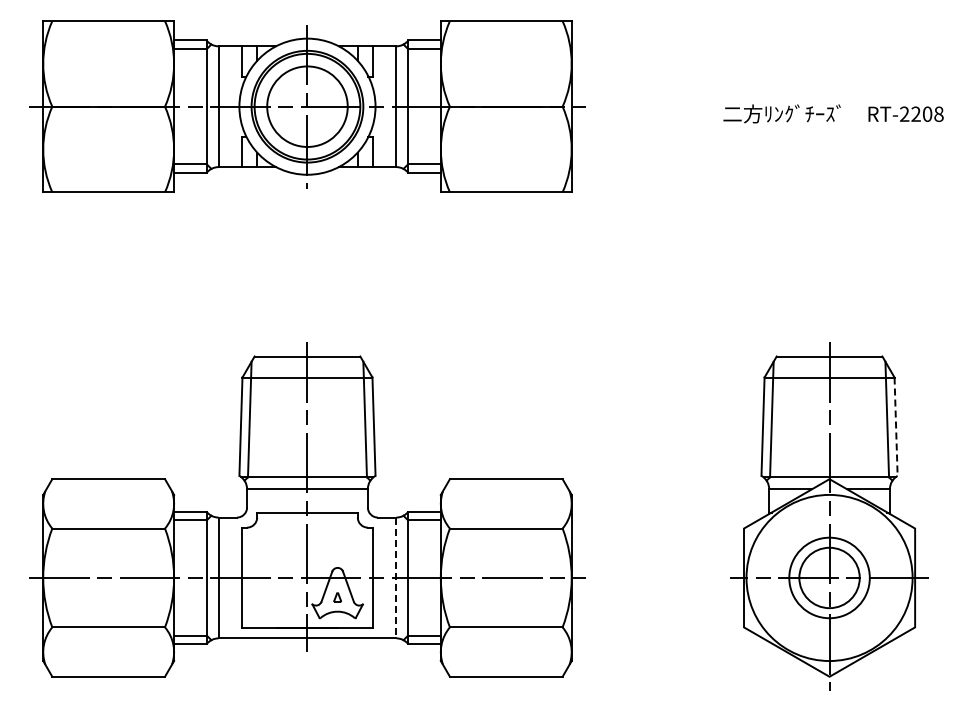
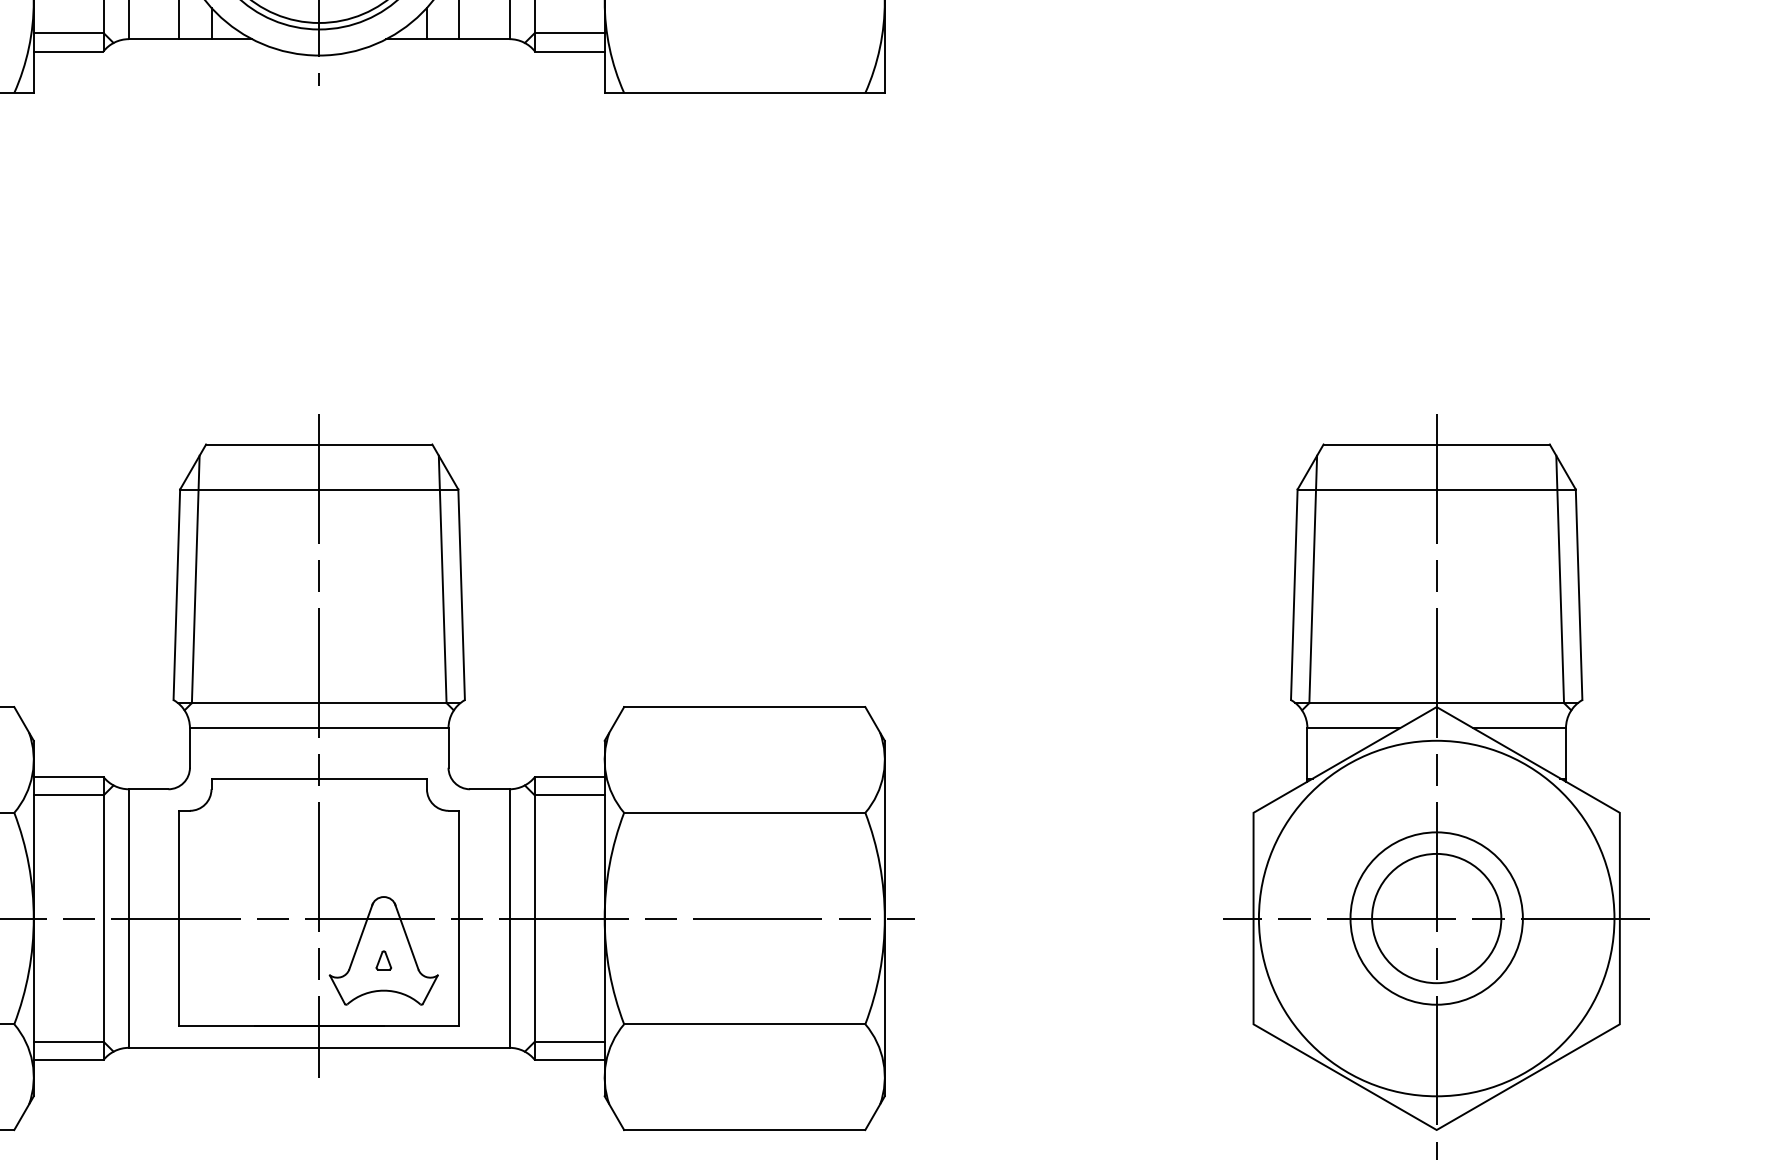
line: (896, 427) -> (1579, 596), dashed -> solid
line: (396, 578) -> (509, 919), dashed -> solid

